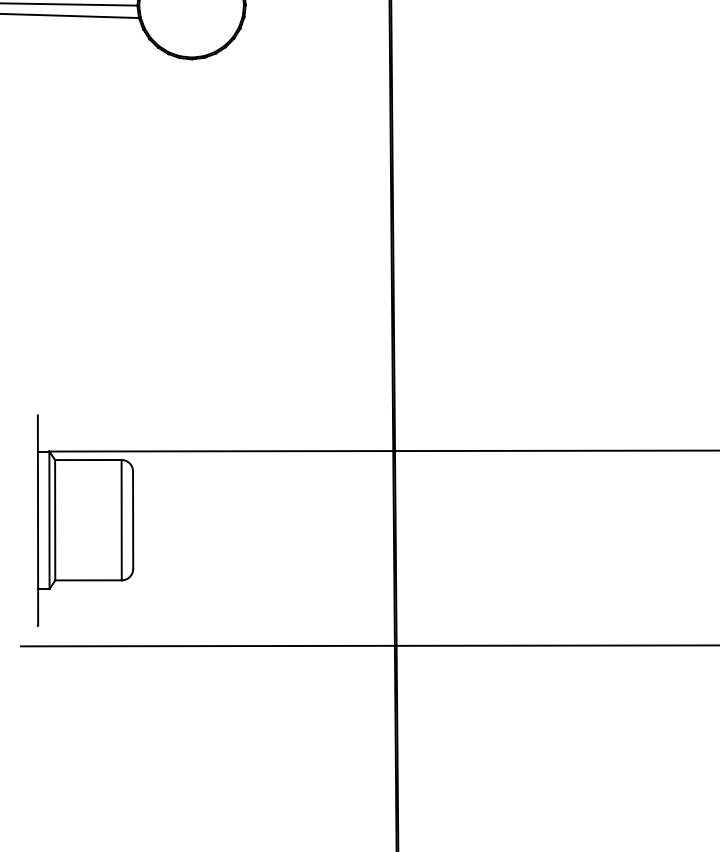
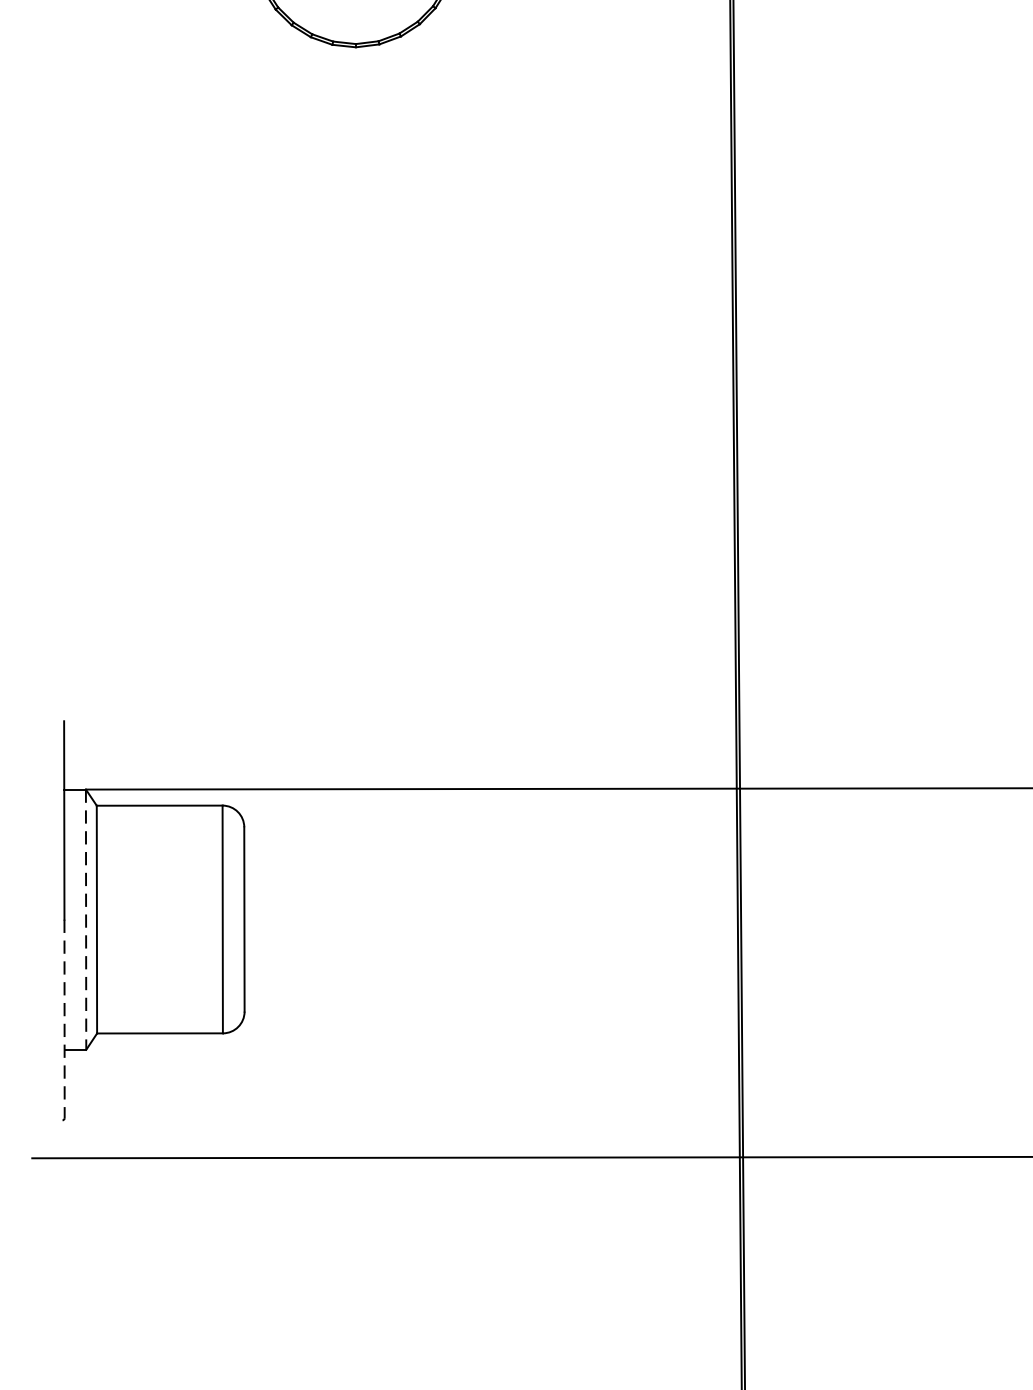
line: (49, 520) -> (86, 920), solid -> dashed
line: (38, 573) -> (65, 1020), solid -> dashed

